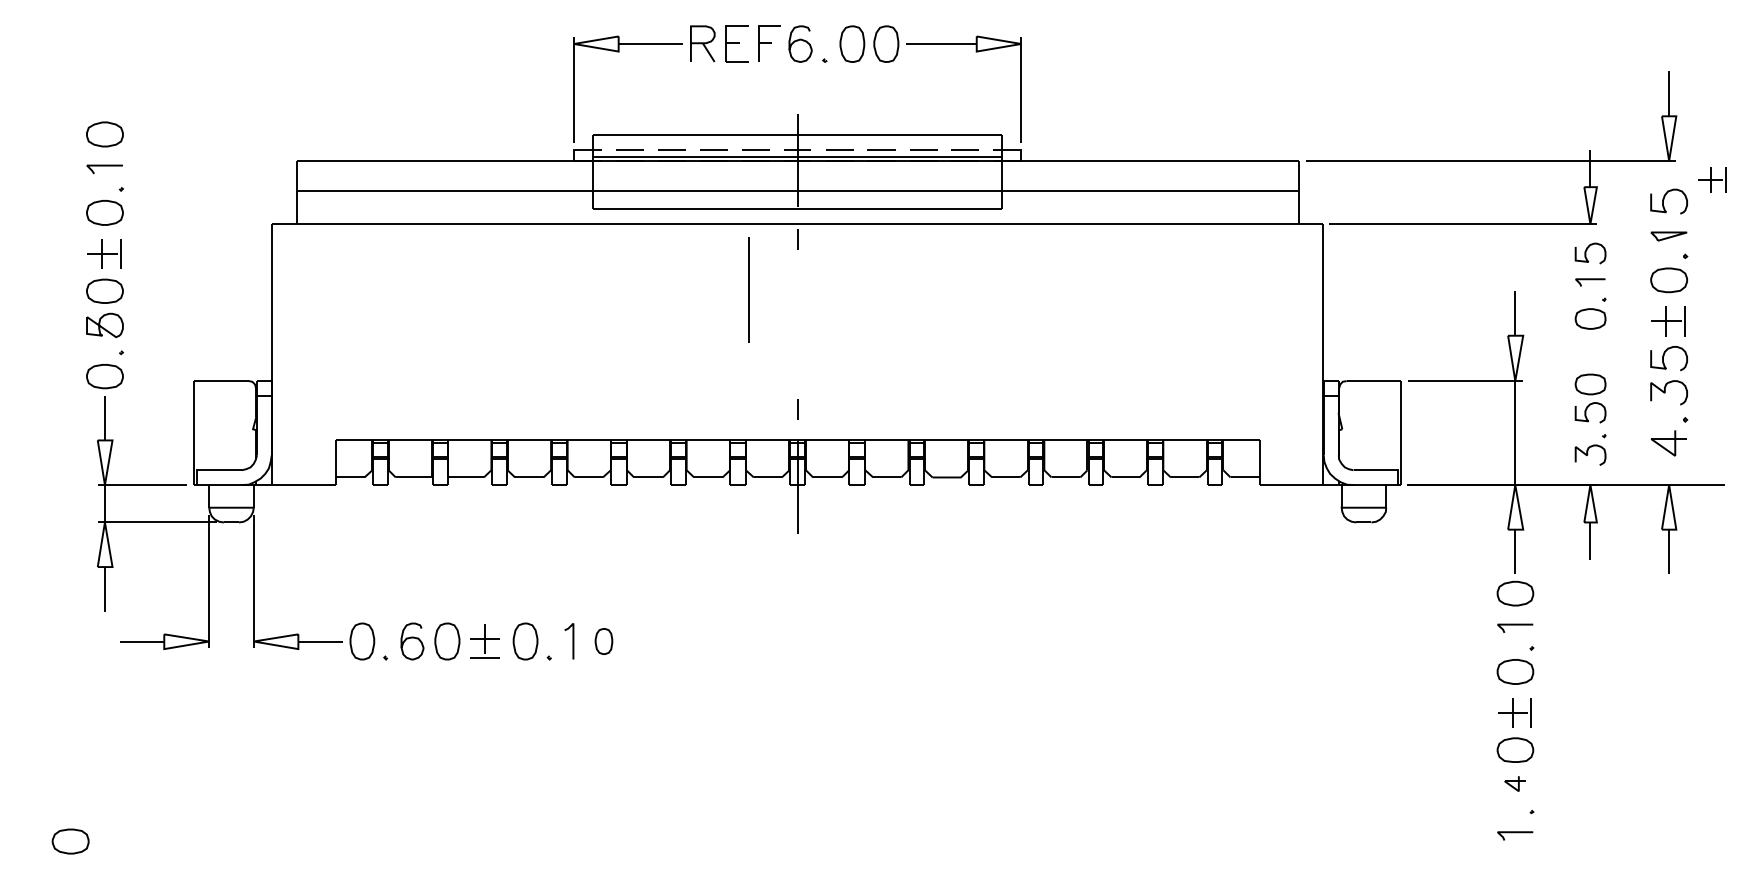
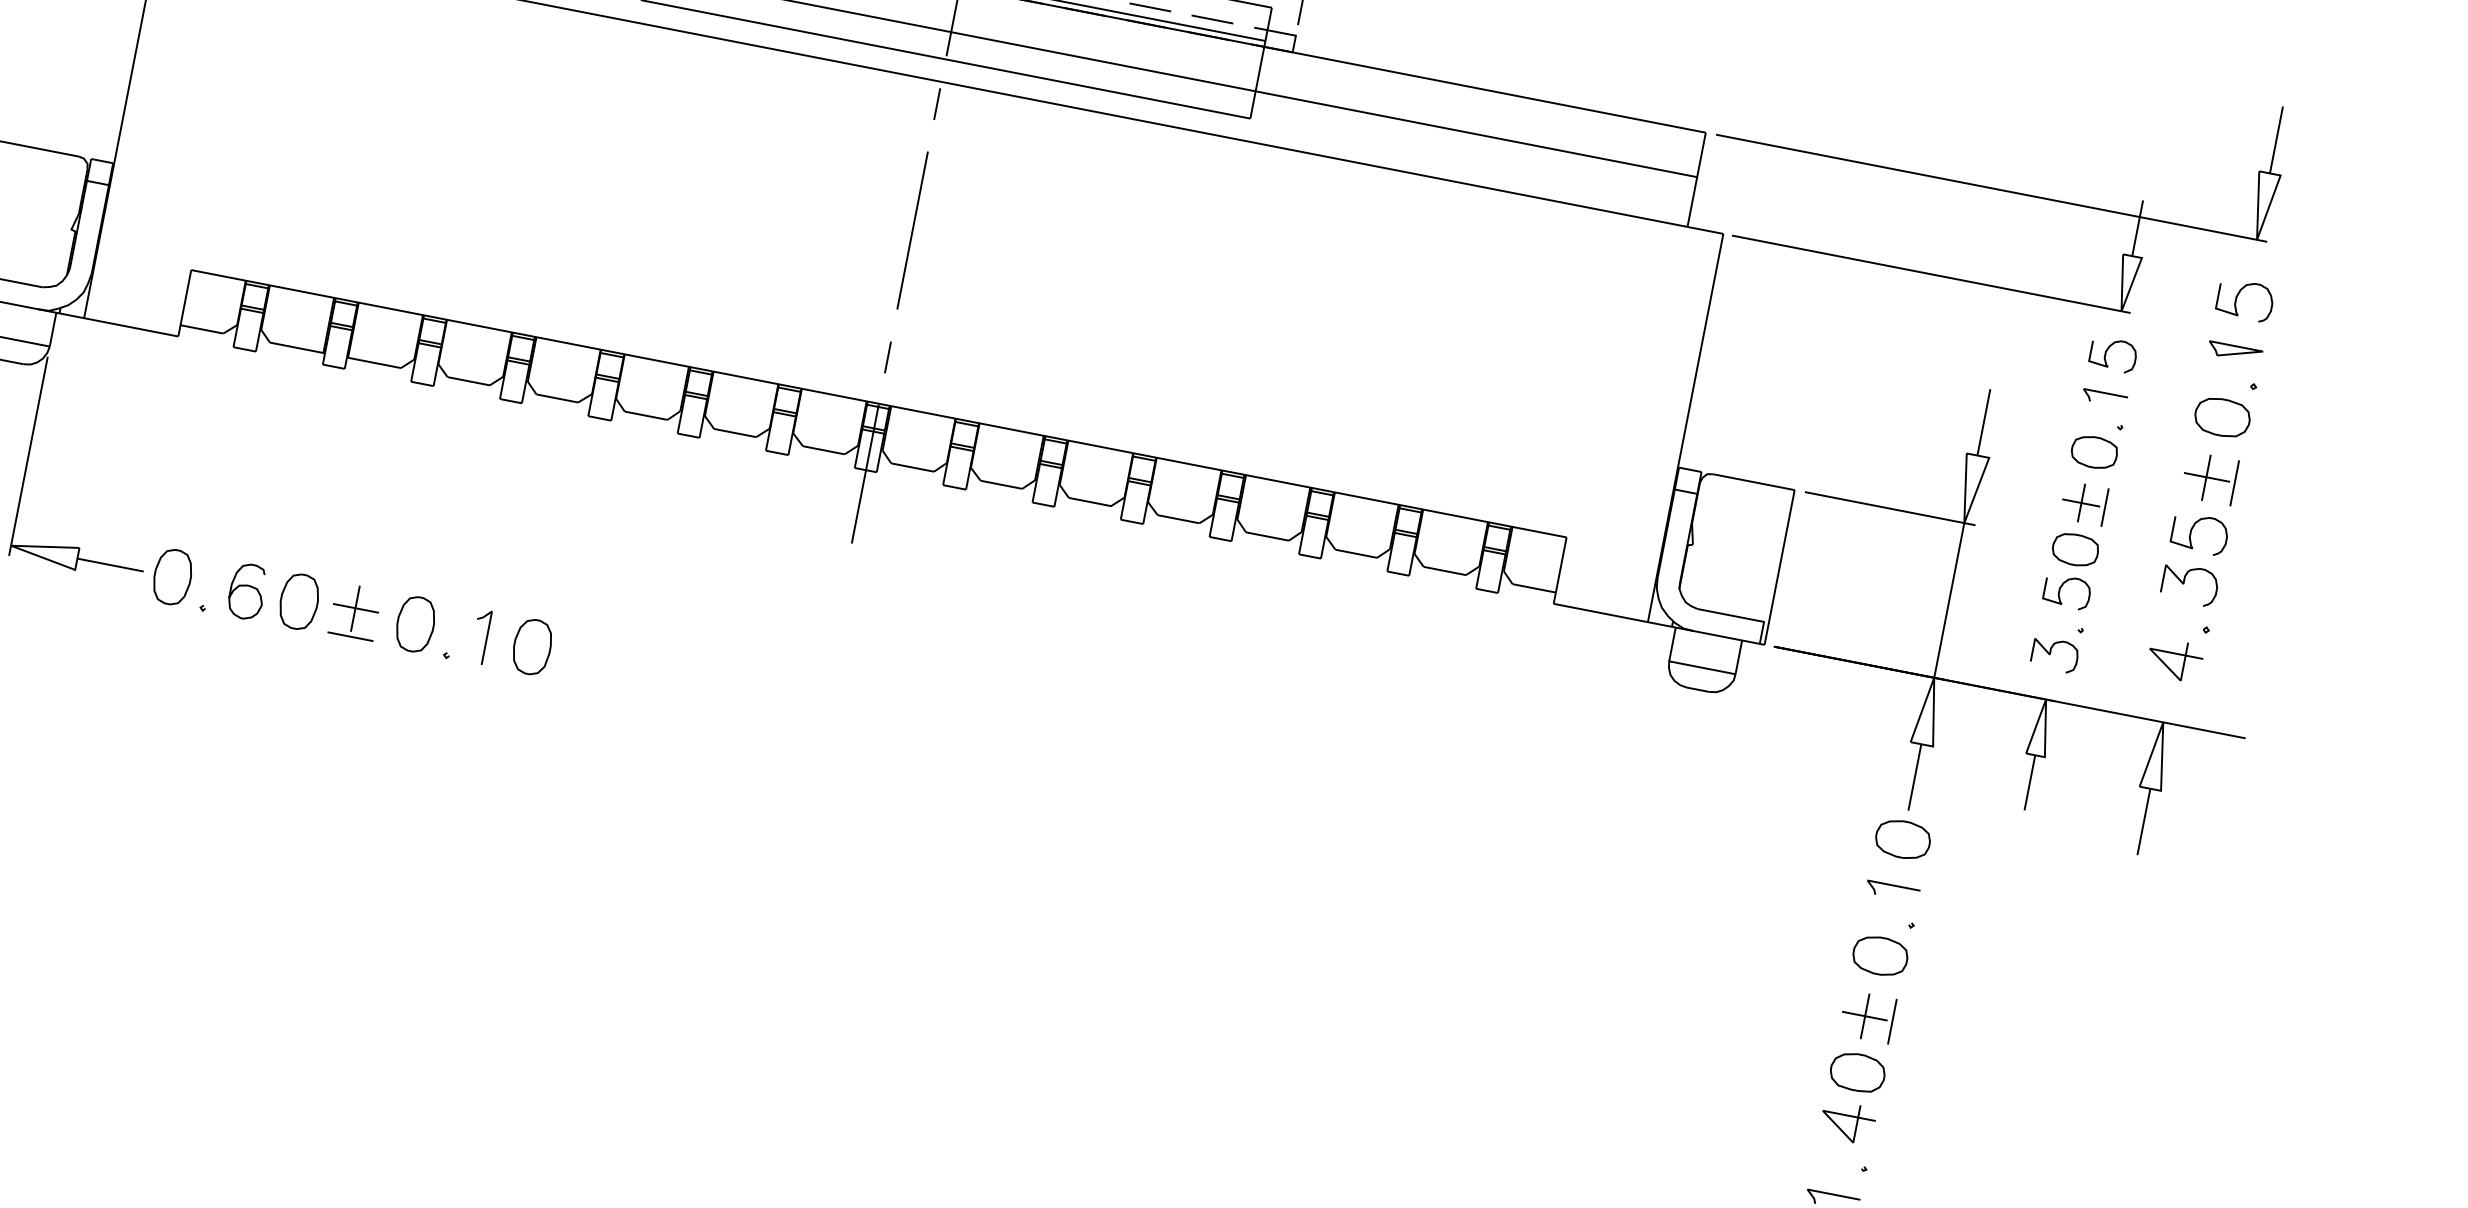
part: (1712, 179) -> (2084, 502), moved
line: (748, 289) -> (912, 229), moved
part: (603, 641) -> (531, 646), size x1.43
part: (1514, 783) -> (1846, 1121), size x1.67

